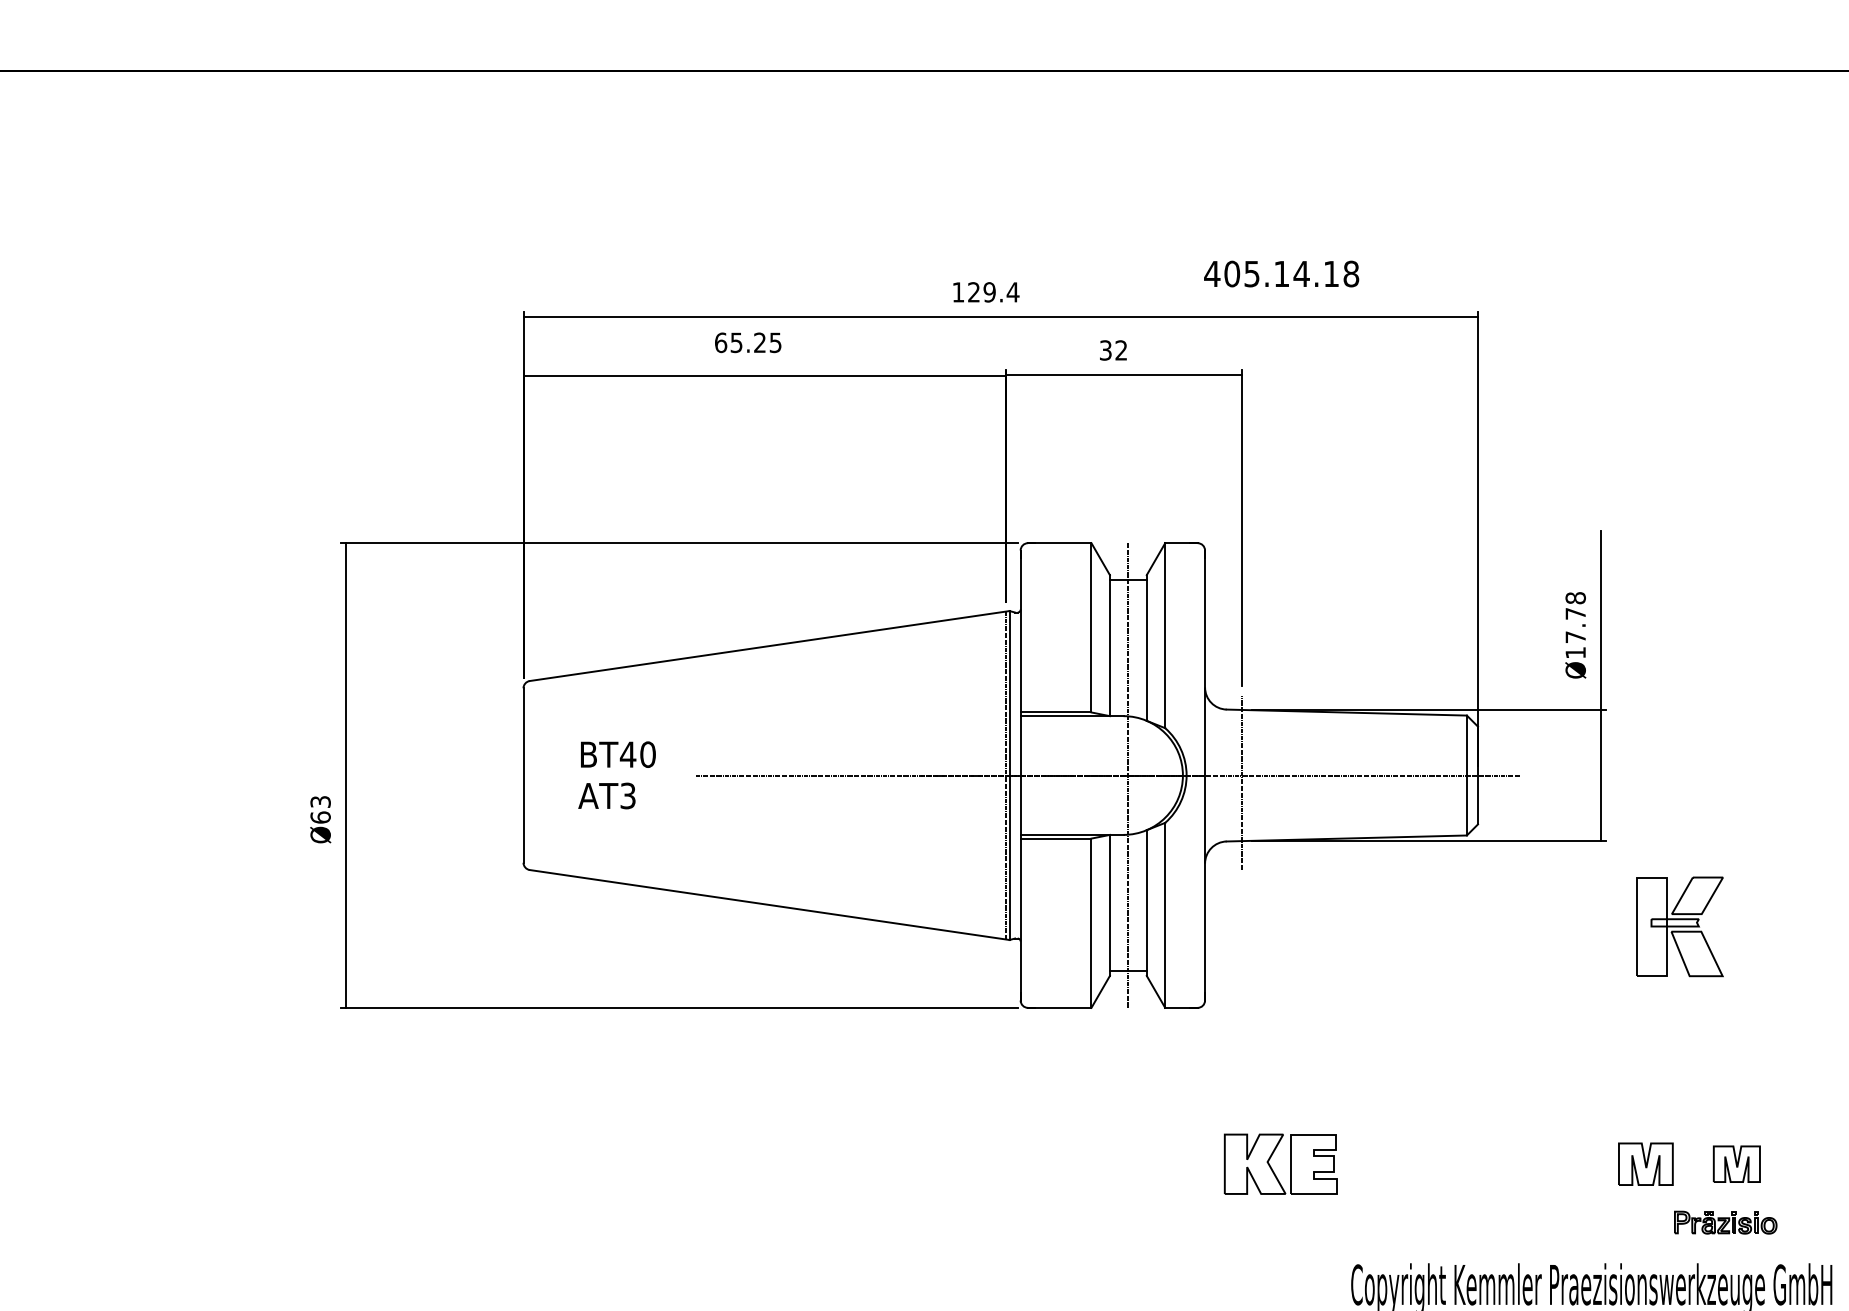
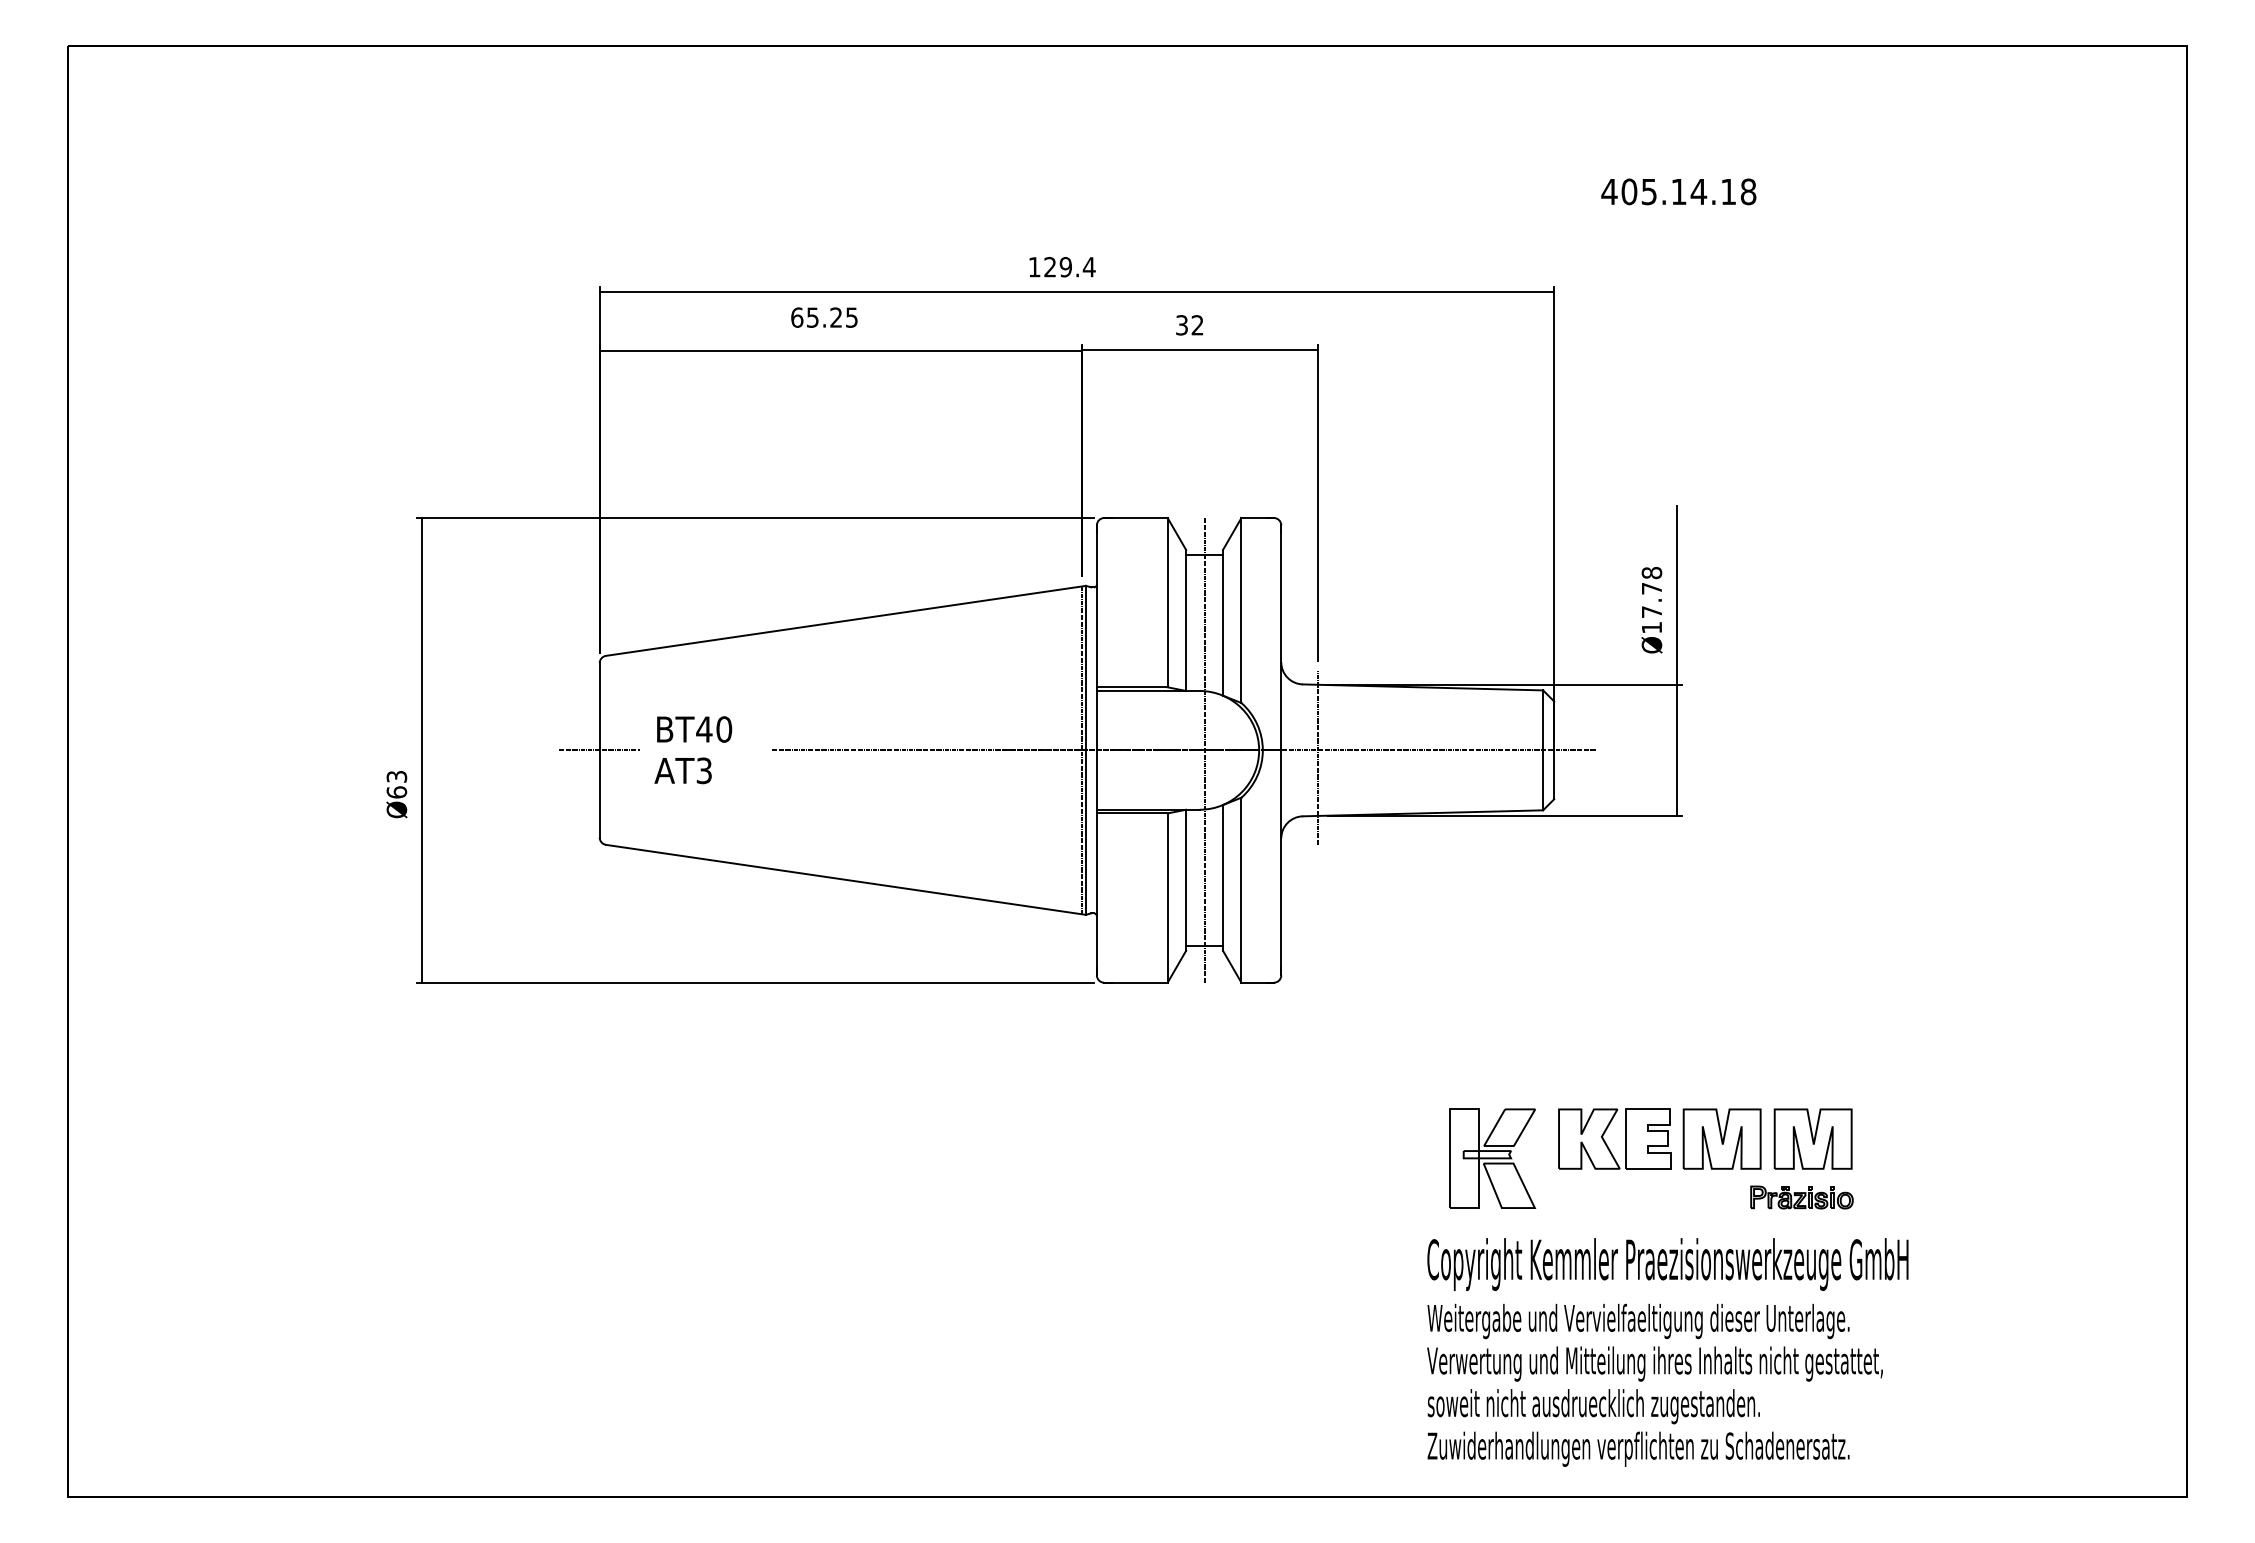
text: (1281, 273) -> (1678, 191), moved
line: (523, 775) -> (599, 750), added
part: (1680, 926) -> (1492, 1158), moved
part: (1645, 1163) -> (1721, 1138), size x1.43
part: (1736, 1163) -> (1812, 1138), size x1.67
part: (1272, 1167) -> (1606, 1142), moved

